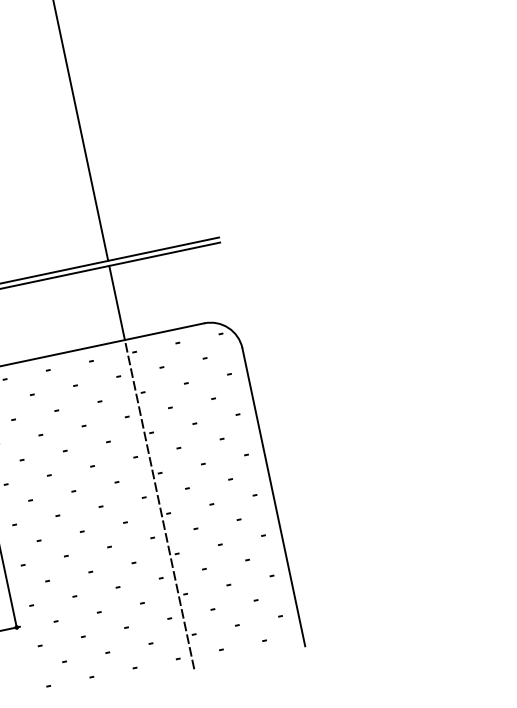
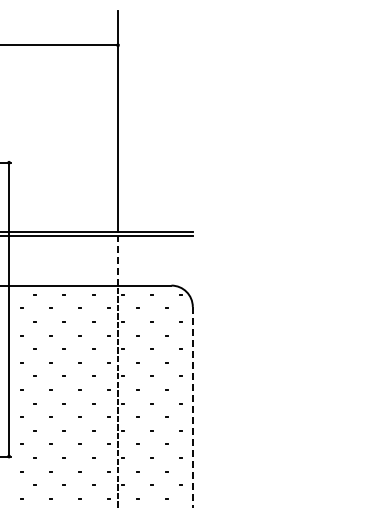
line: (117, 302) -> (118, 260), solid -> dashed
line: (273, 497) -> (192, 407), solid -> dashed

